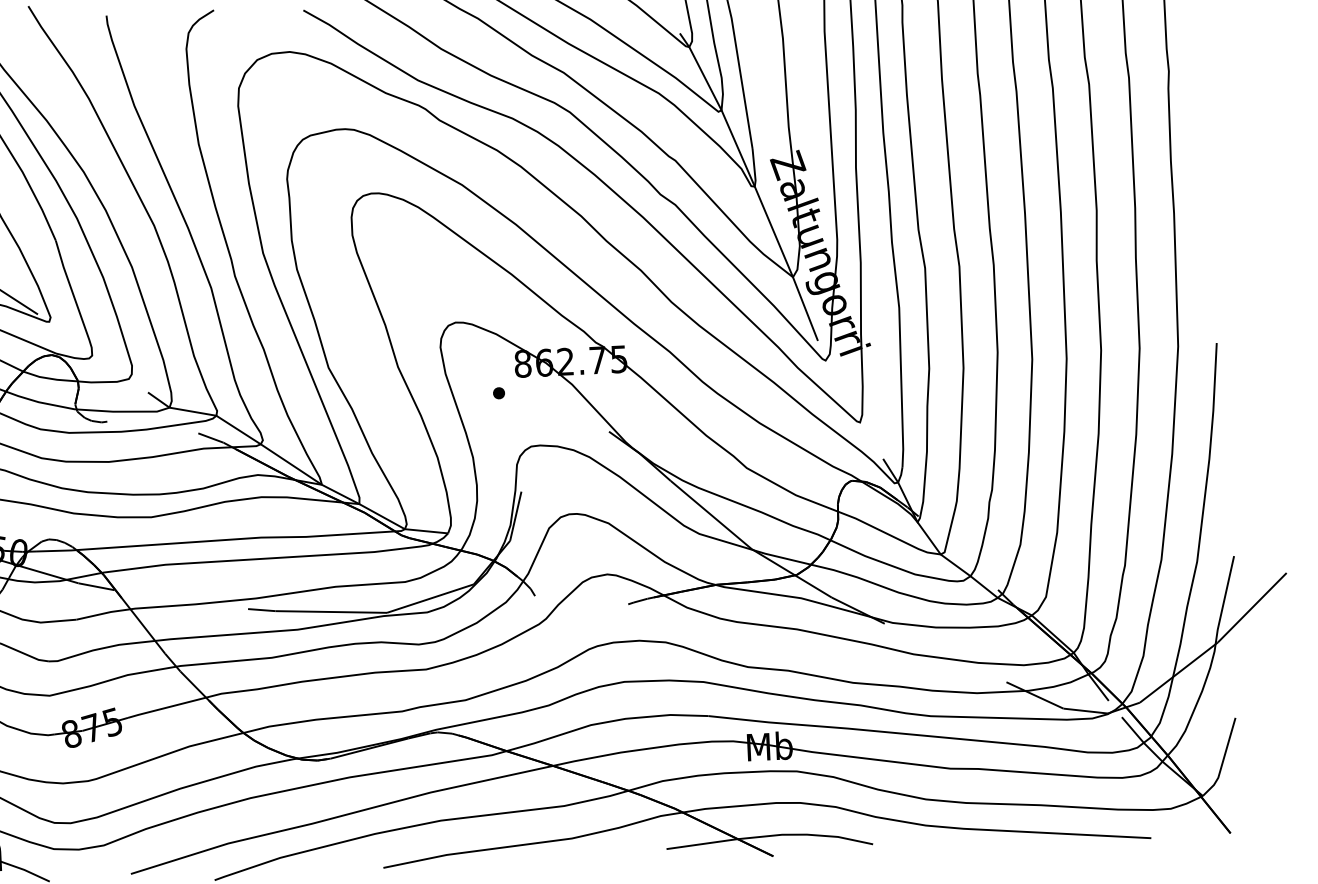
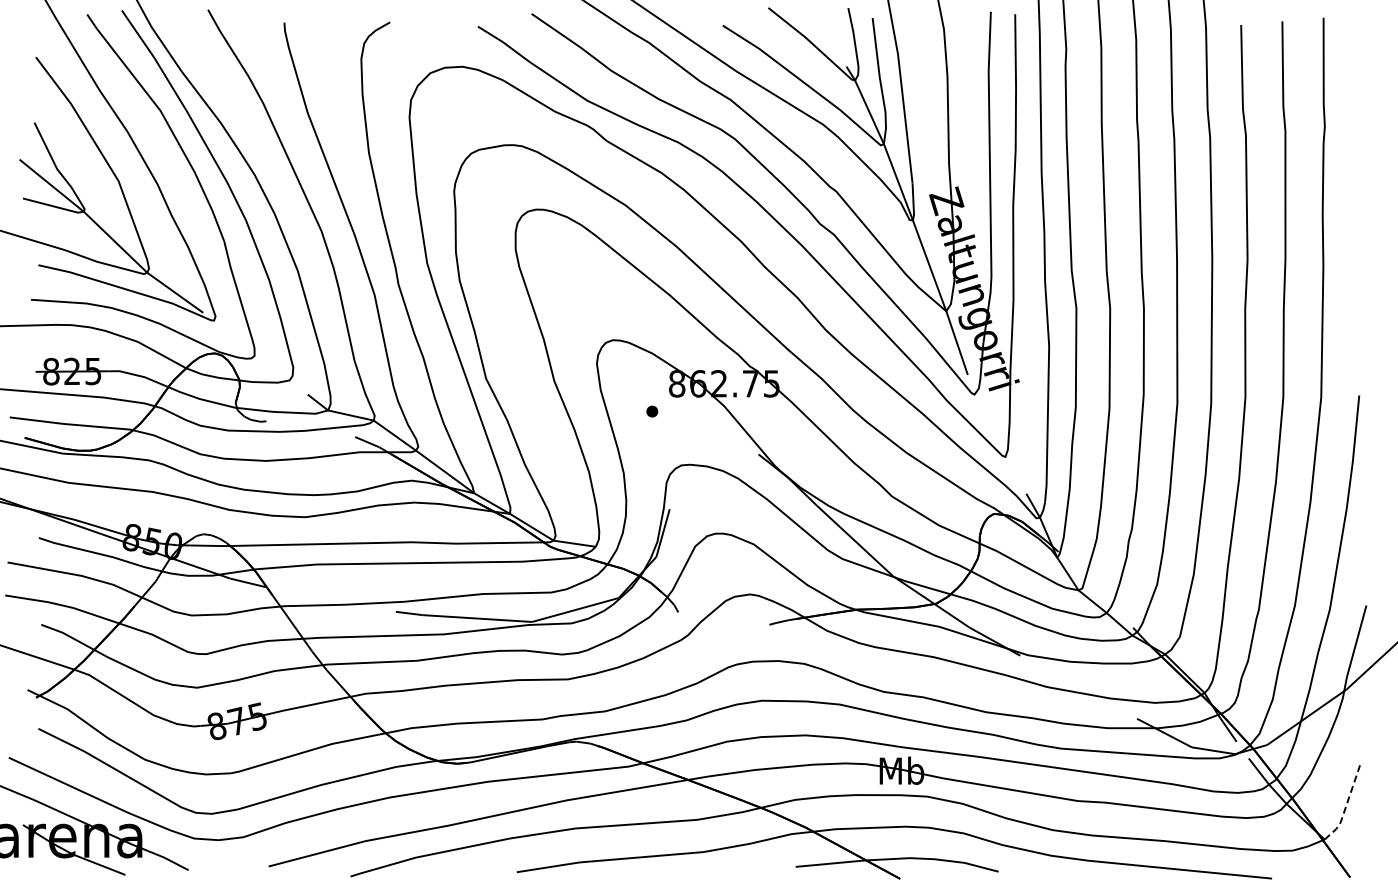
line: (1223, 760) -> (1346, 805), solid -> dashed

